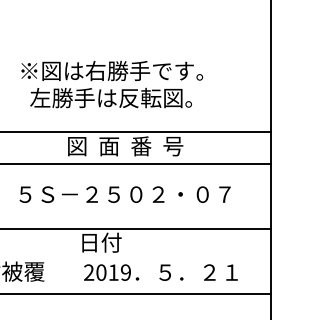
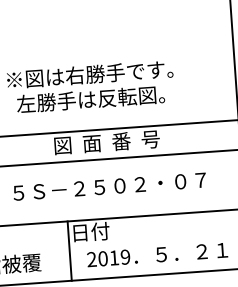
line: (76, 261) -> (69, 250), added
text: (160, 272) -> (157, 254), moved

